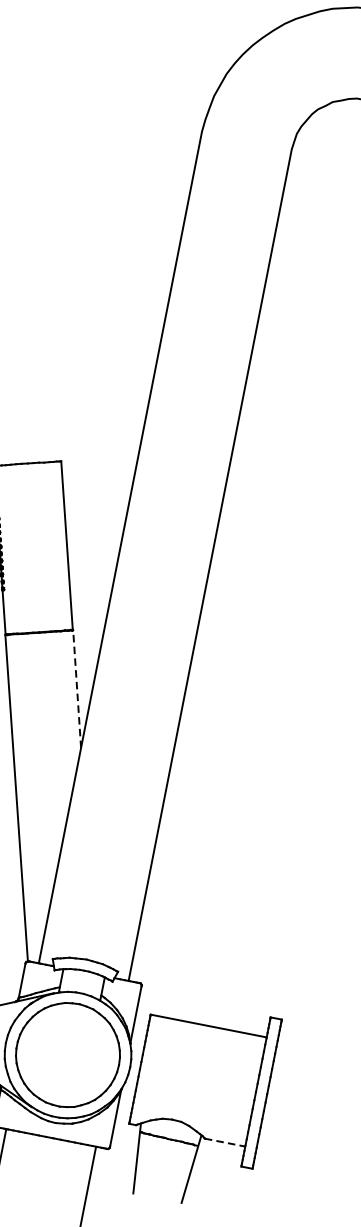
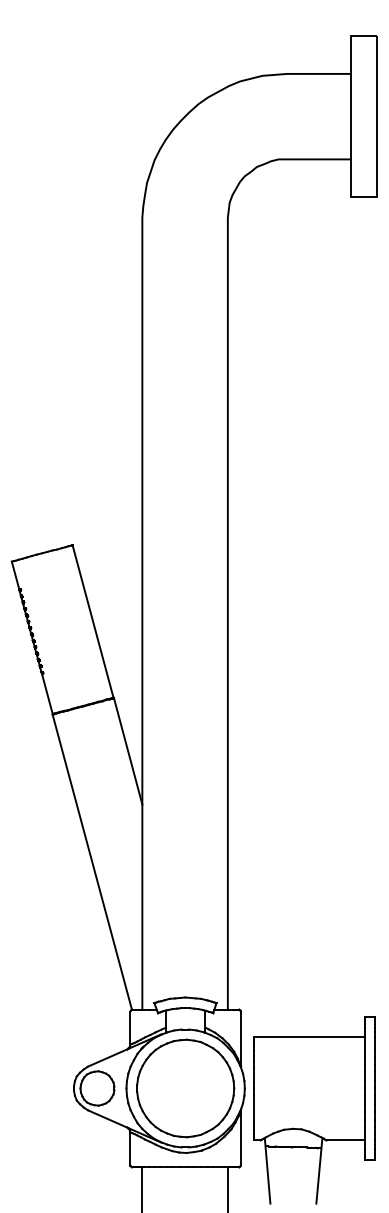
line: (77, 688) -> (128, 750), dashed -> solid
line: (225, 1142) -> (345, 1140), dashed -> solid

